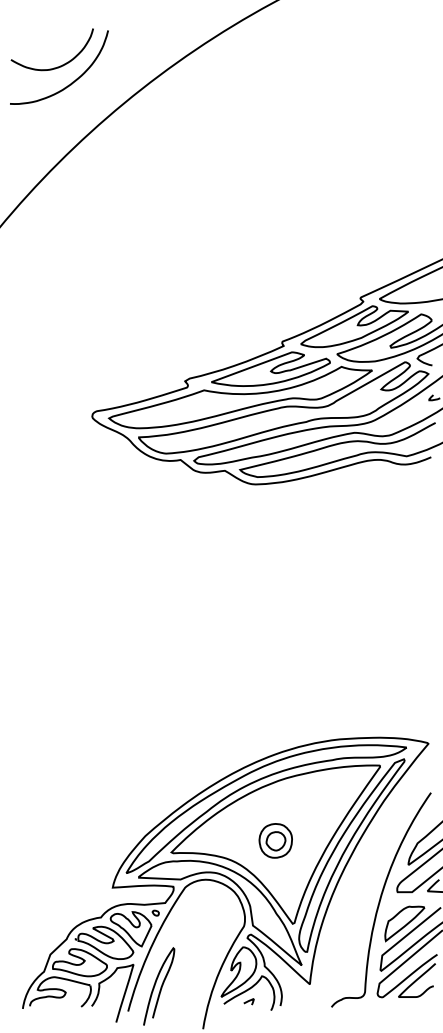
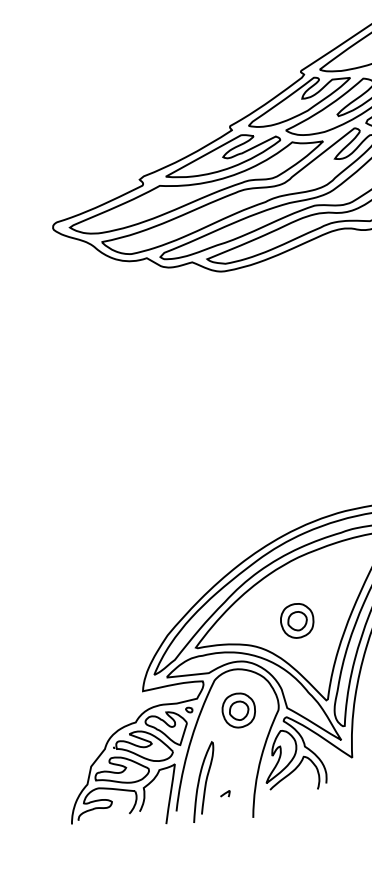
part: (204, 920) -> (238, 710), added
curve: (248, 1001) -> (224, 794), moved

